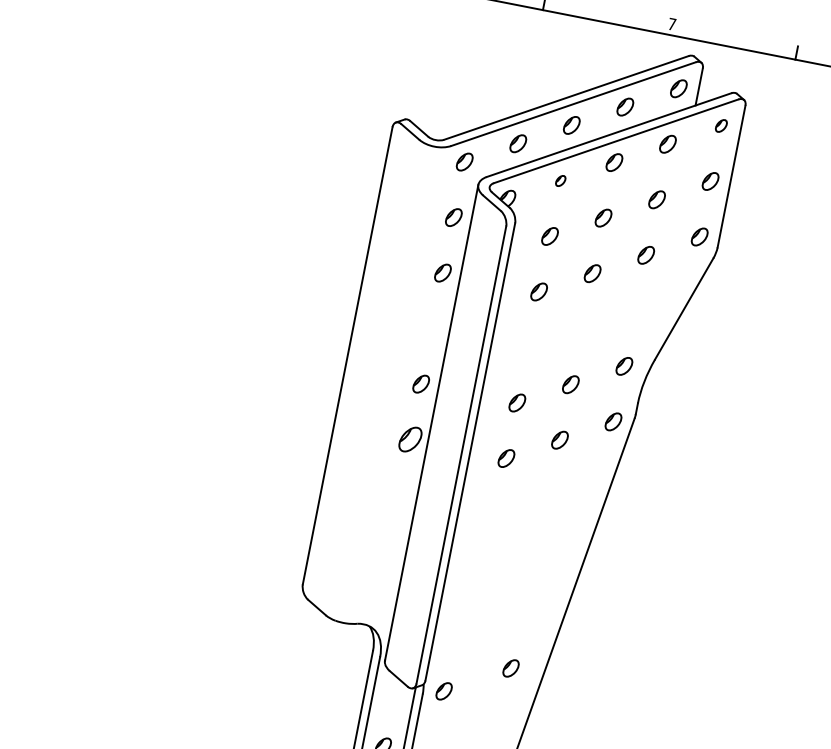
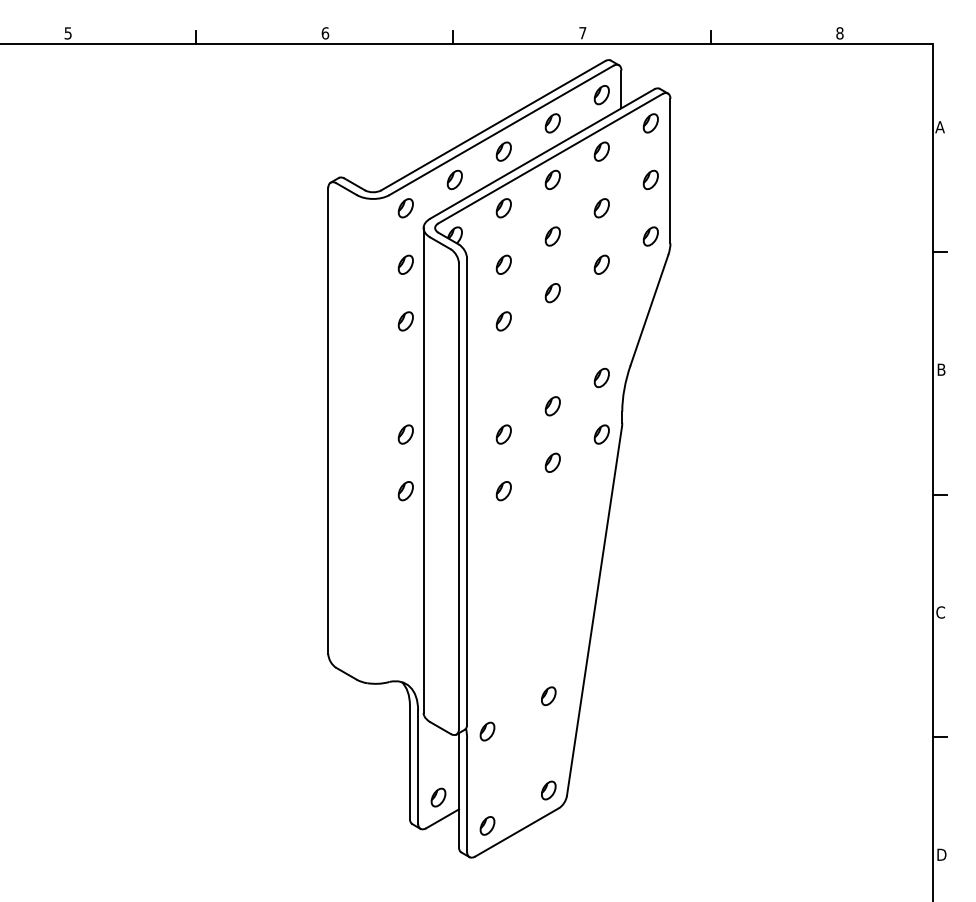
part: (721, 126) -> (650, 123), size x1.43
part: (560, 181) -> (503, 208), size x1.67
part: (409, 439) -> (405, 491), size x0.71

